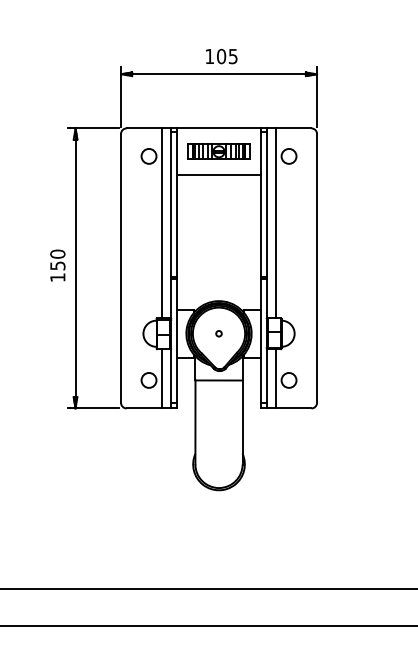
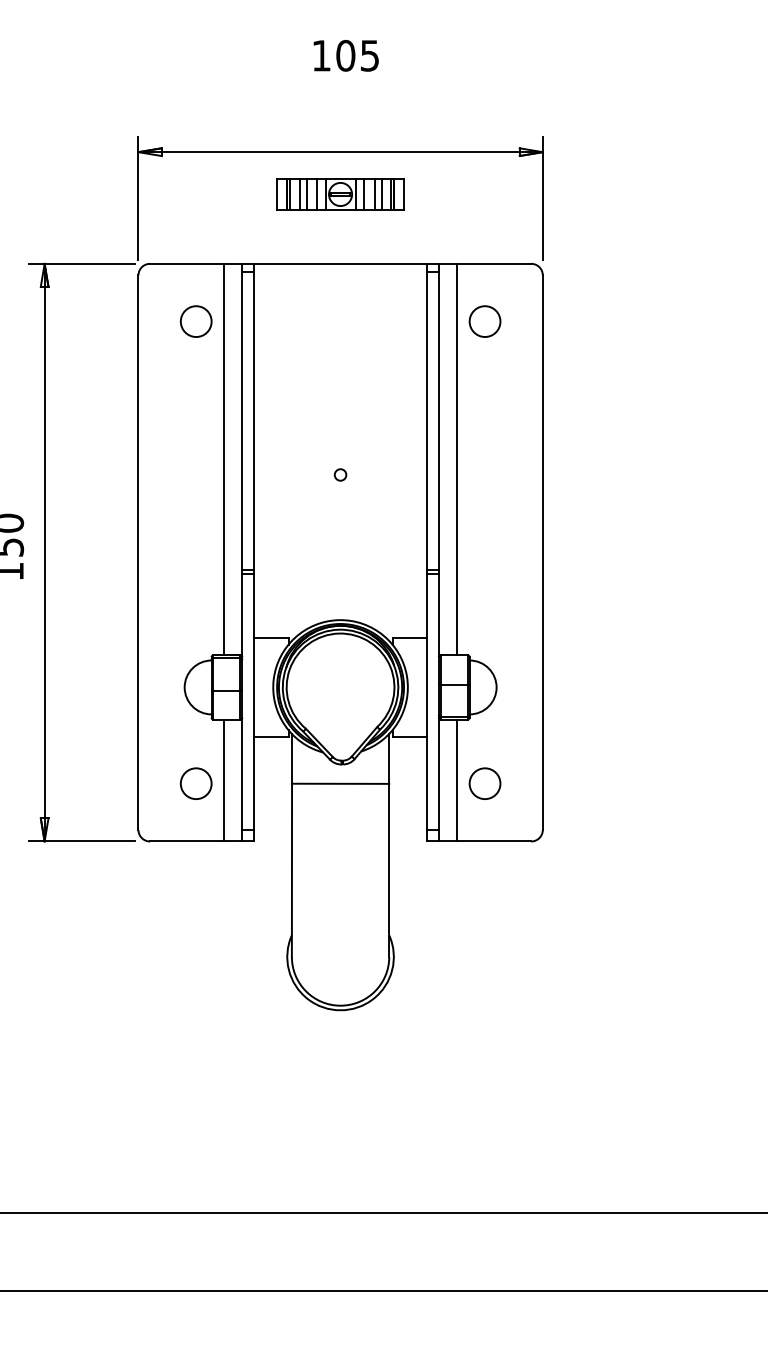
text: (221, 56) -> (345, 55), moved
part: (218, 151) -> (339, 193), moved
line: (219, 175) -> (341, 360), removed
circle: (218, 333) -> (339, 474), moved

